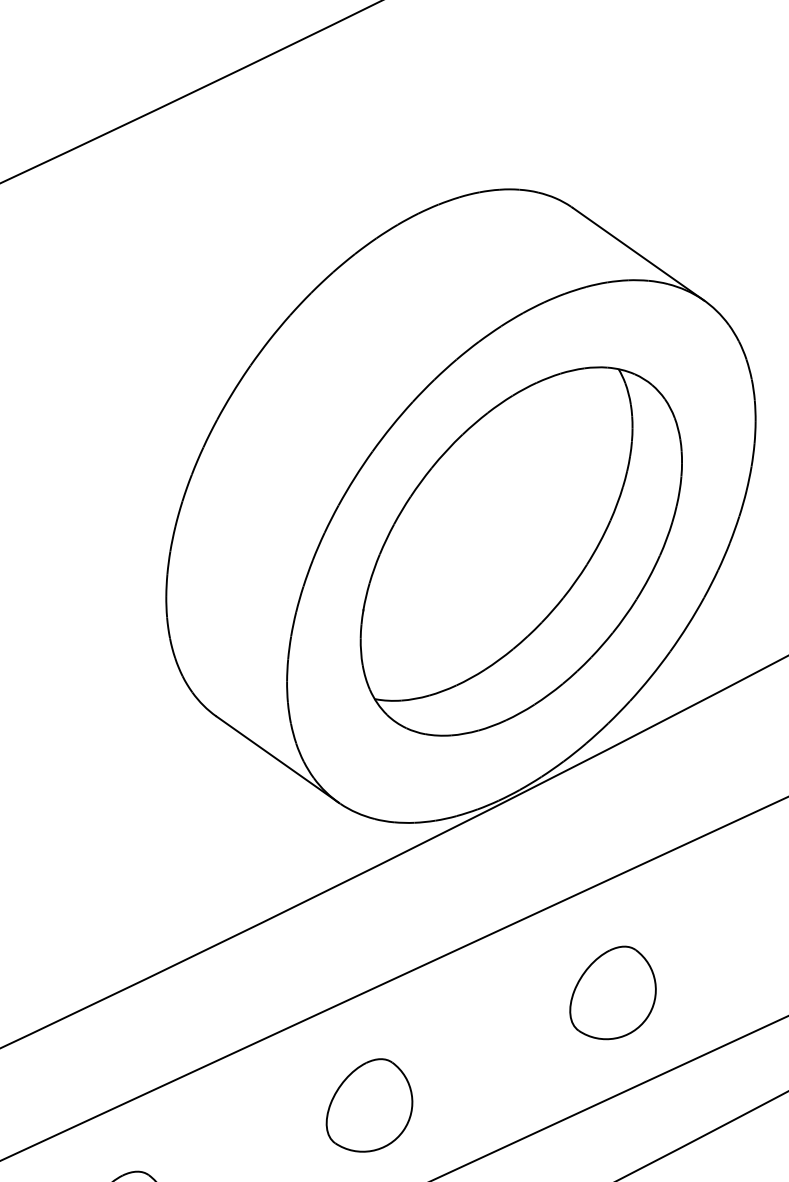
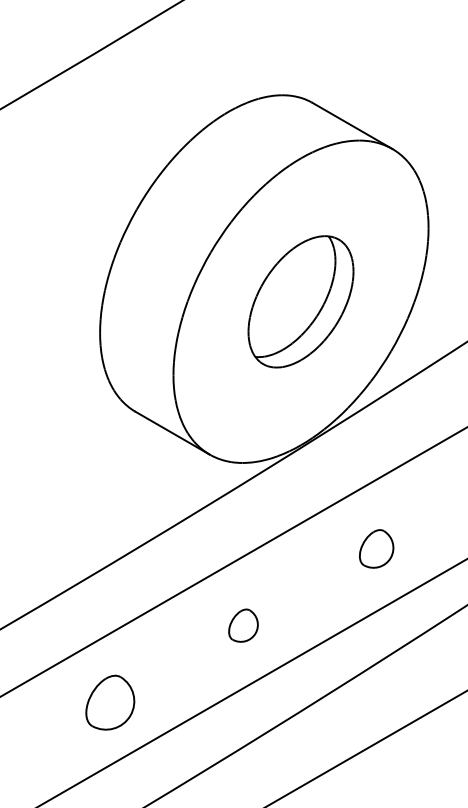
part: (520, 550) -> (300, 301), size x0.6
part: (613, 992) -> (376, 548), size x0.7
part: (370, 1104) -> (243, 625), size x0.6

